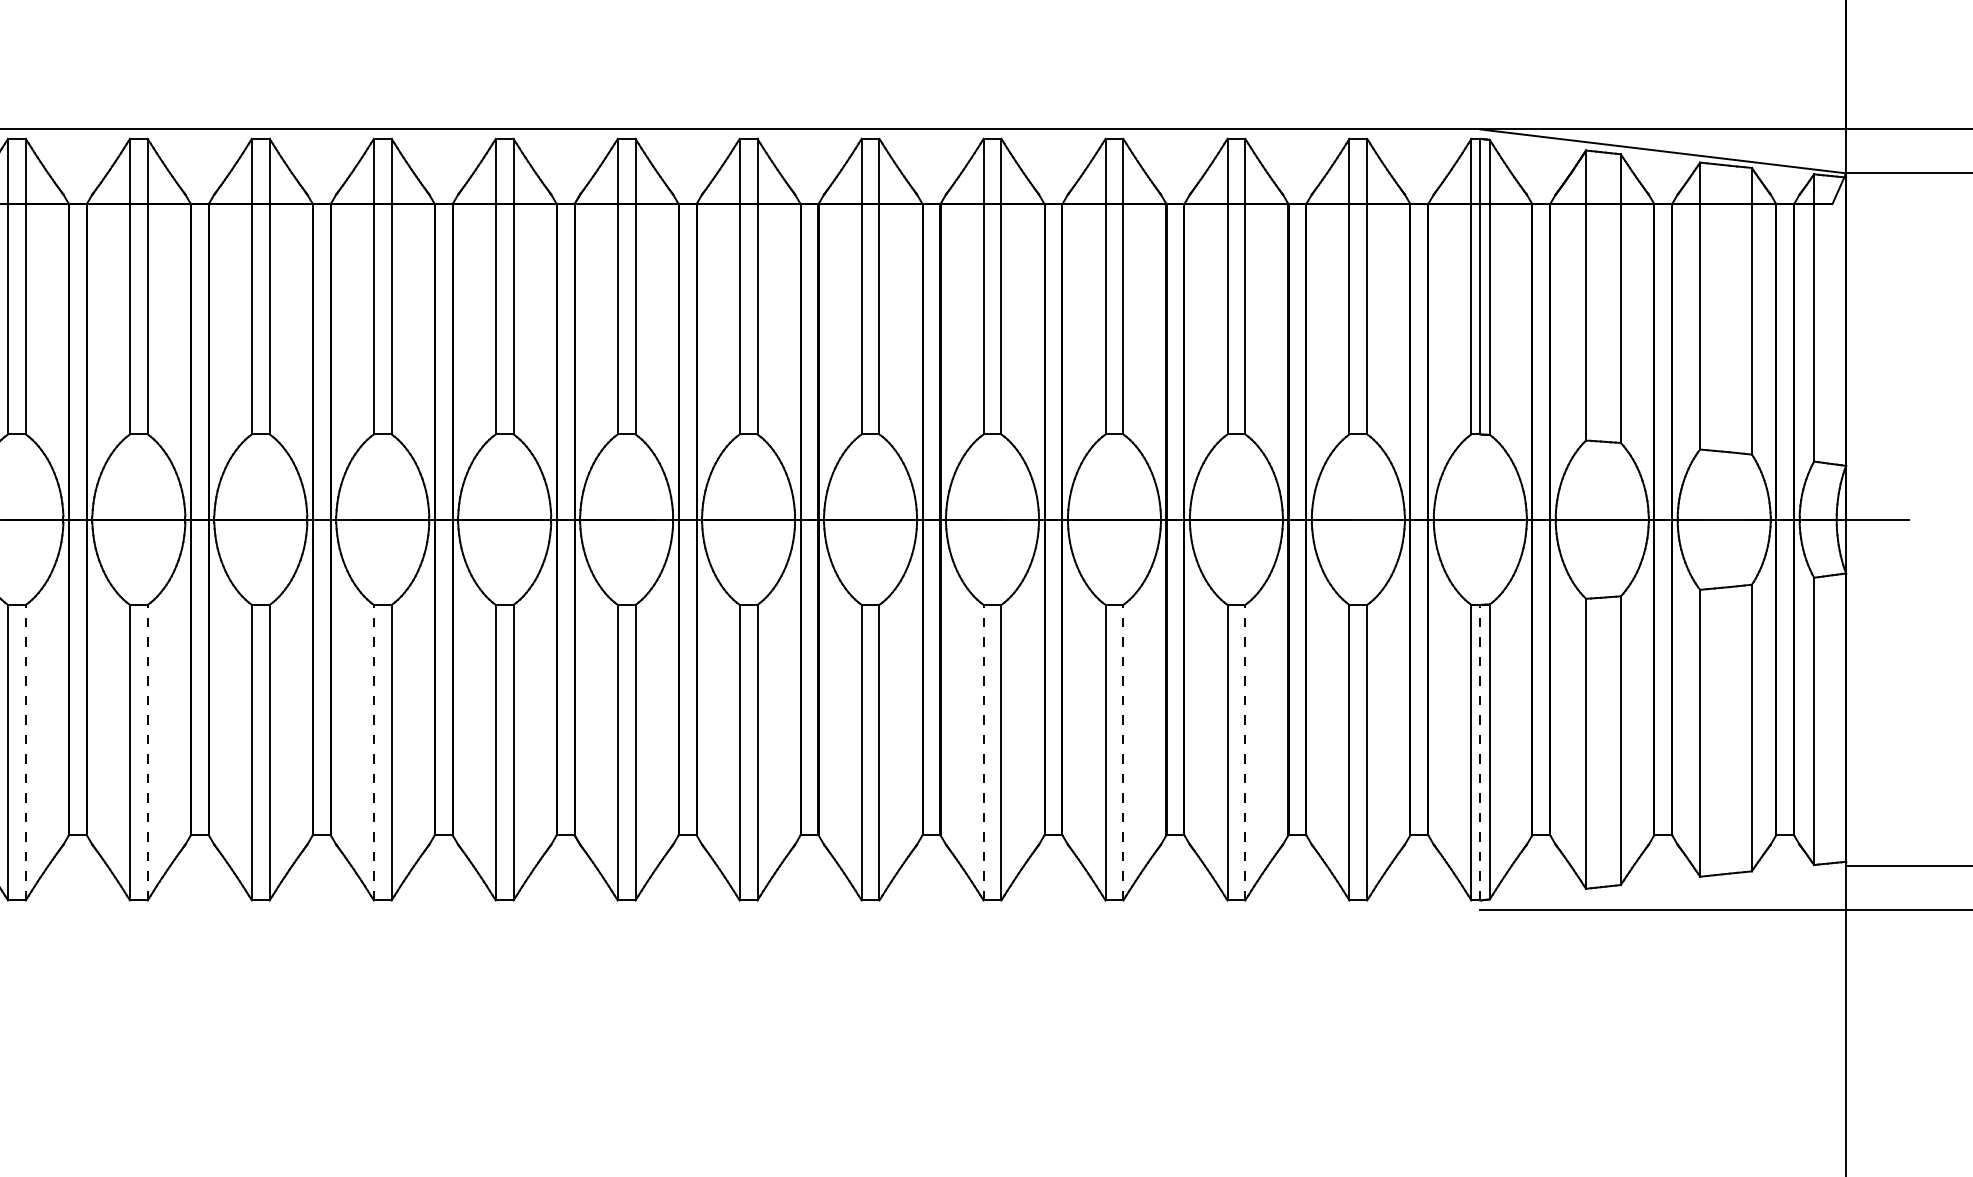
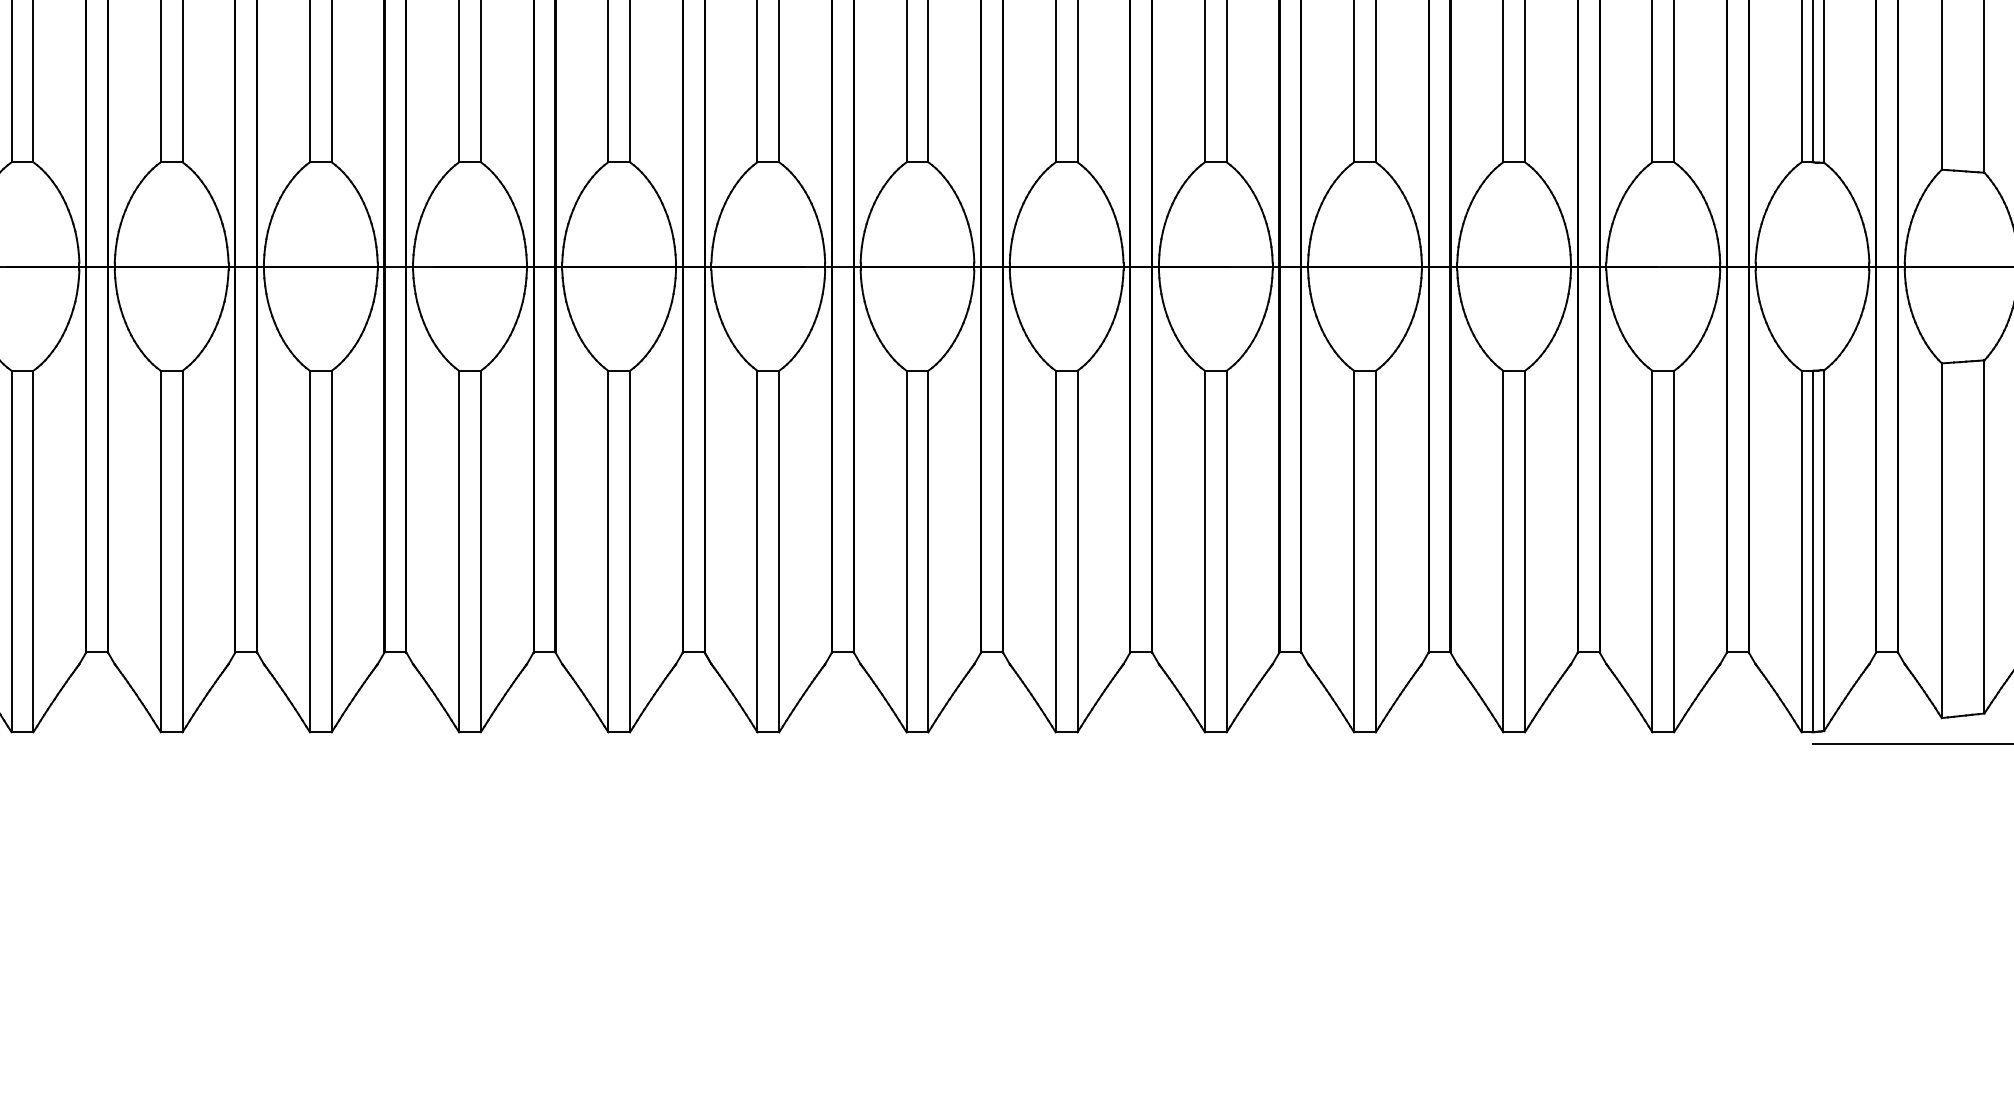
line: (25, 752) -> (32, 551), dashed -> solid
line: (147, 752) -> (182, 551), dashed -> solid
line: (373, 752) -> (458, 551), dashed -> solid
line: (983, 752) -> (1204, 551), dashed -> solid
line: (1123, 752) -> (1376, 551), dashed -> solid
line: (1245, 752) -> (1525, 551), dashed -> solid
line: (1480, 752) -> (1812, 551), dashed -> solid

